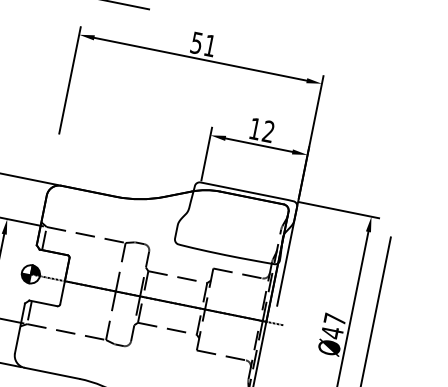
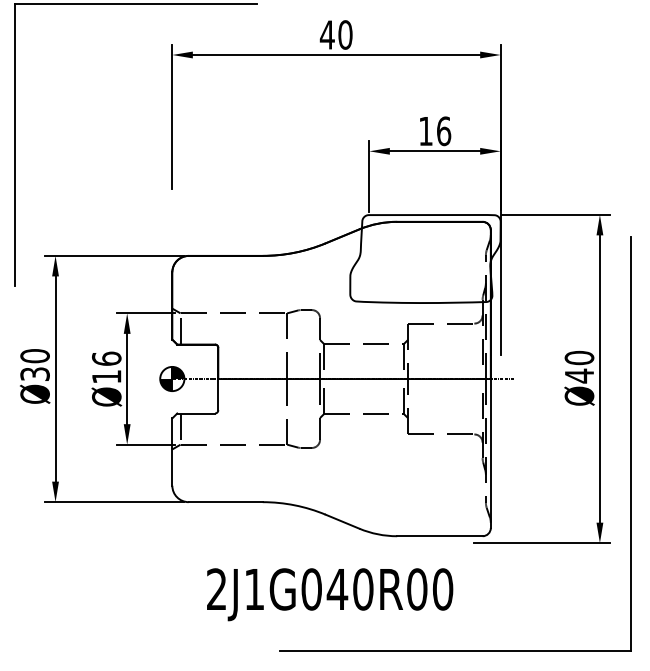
text: (202, 43) -> (335, 34), 51 -> 40
text: (269, 131) -> (444, 131), 12 -> 16
text: (335, 319) -> (579, 357), Ø47 -> Ø40

